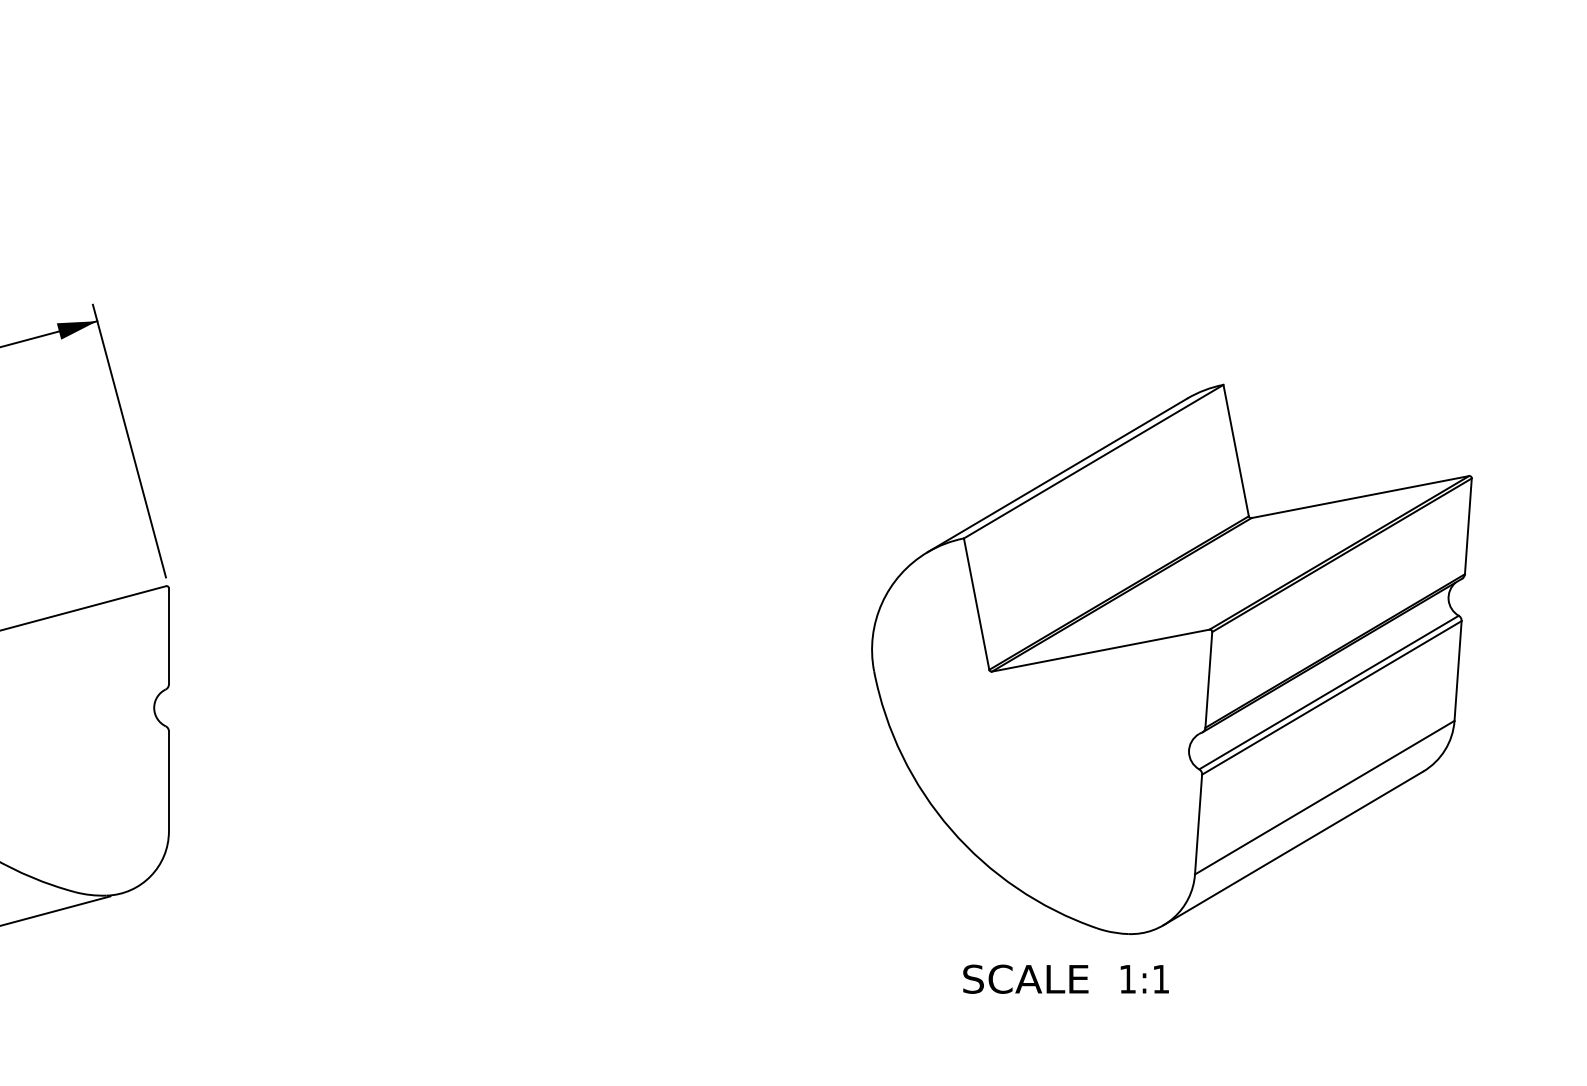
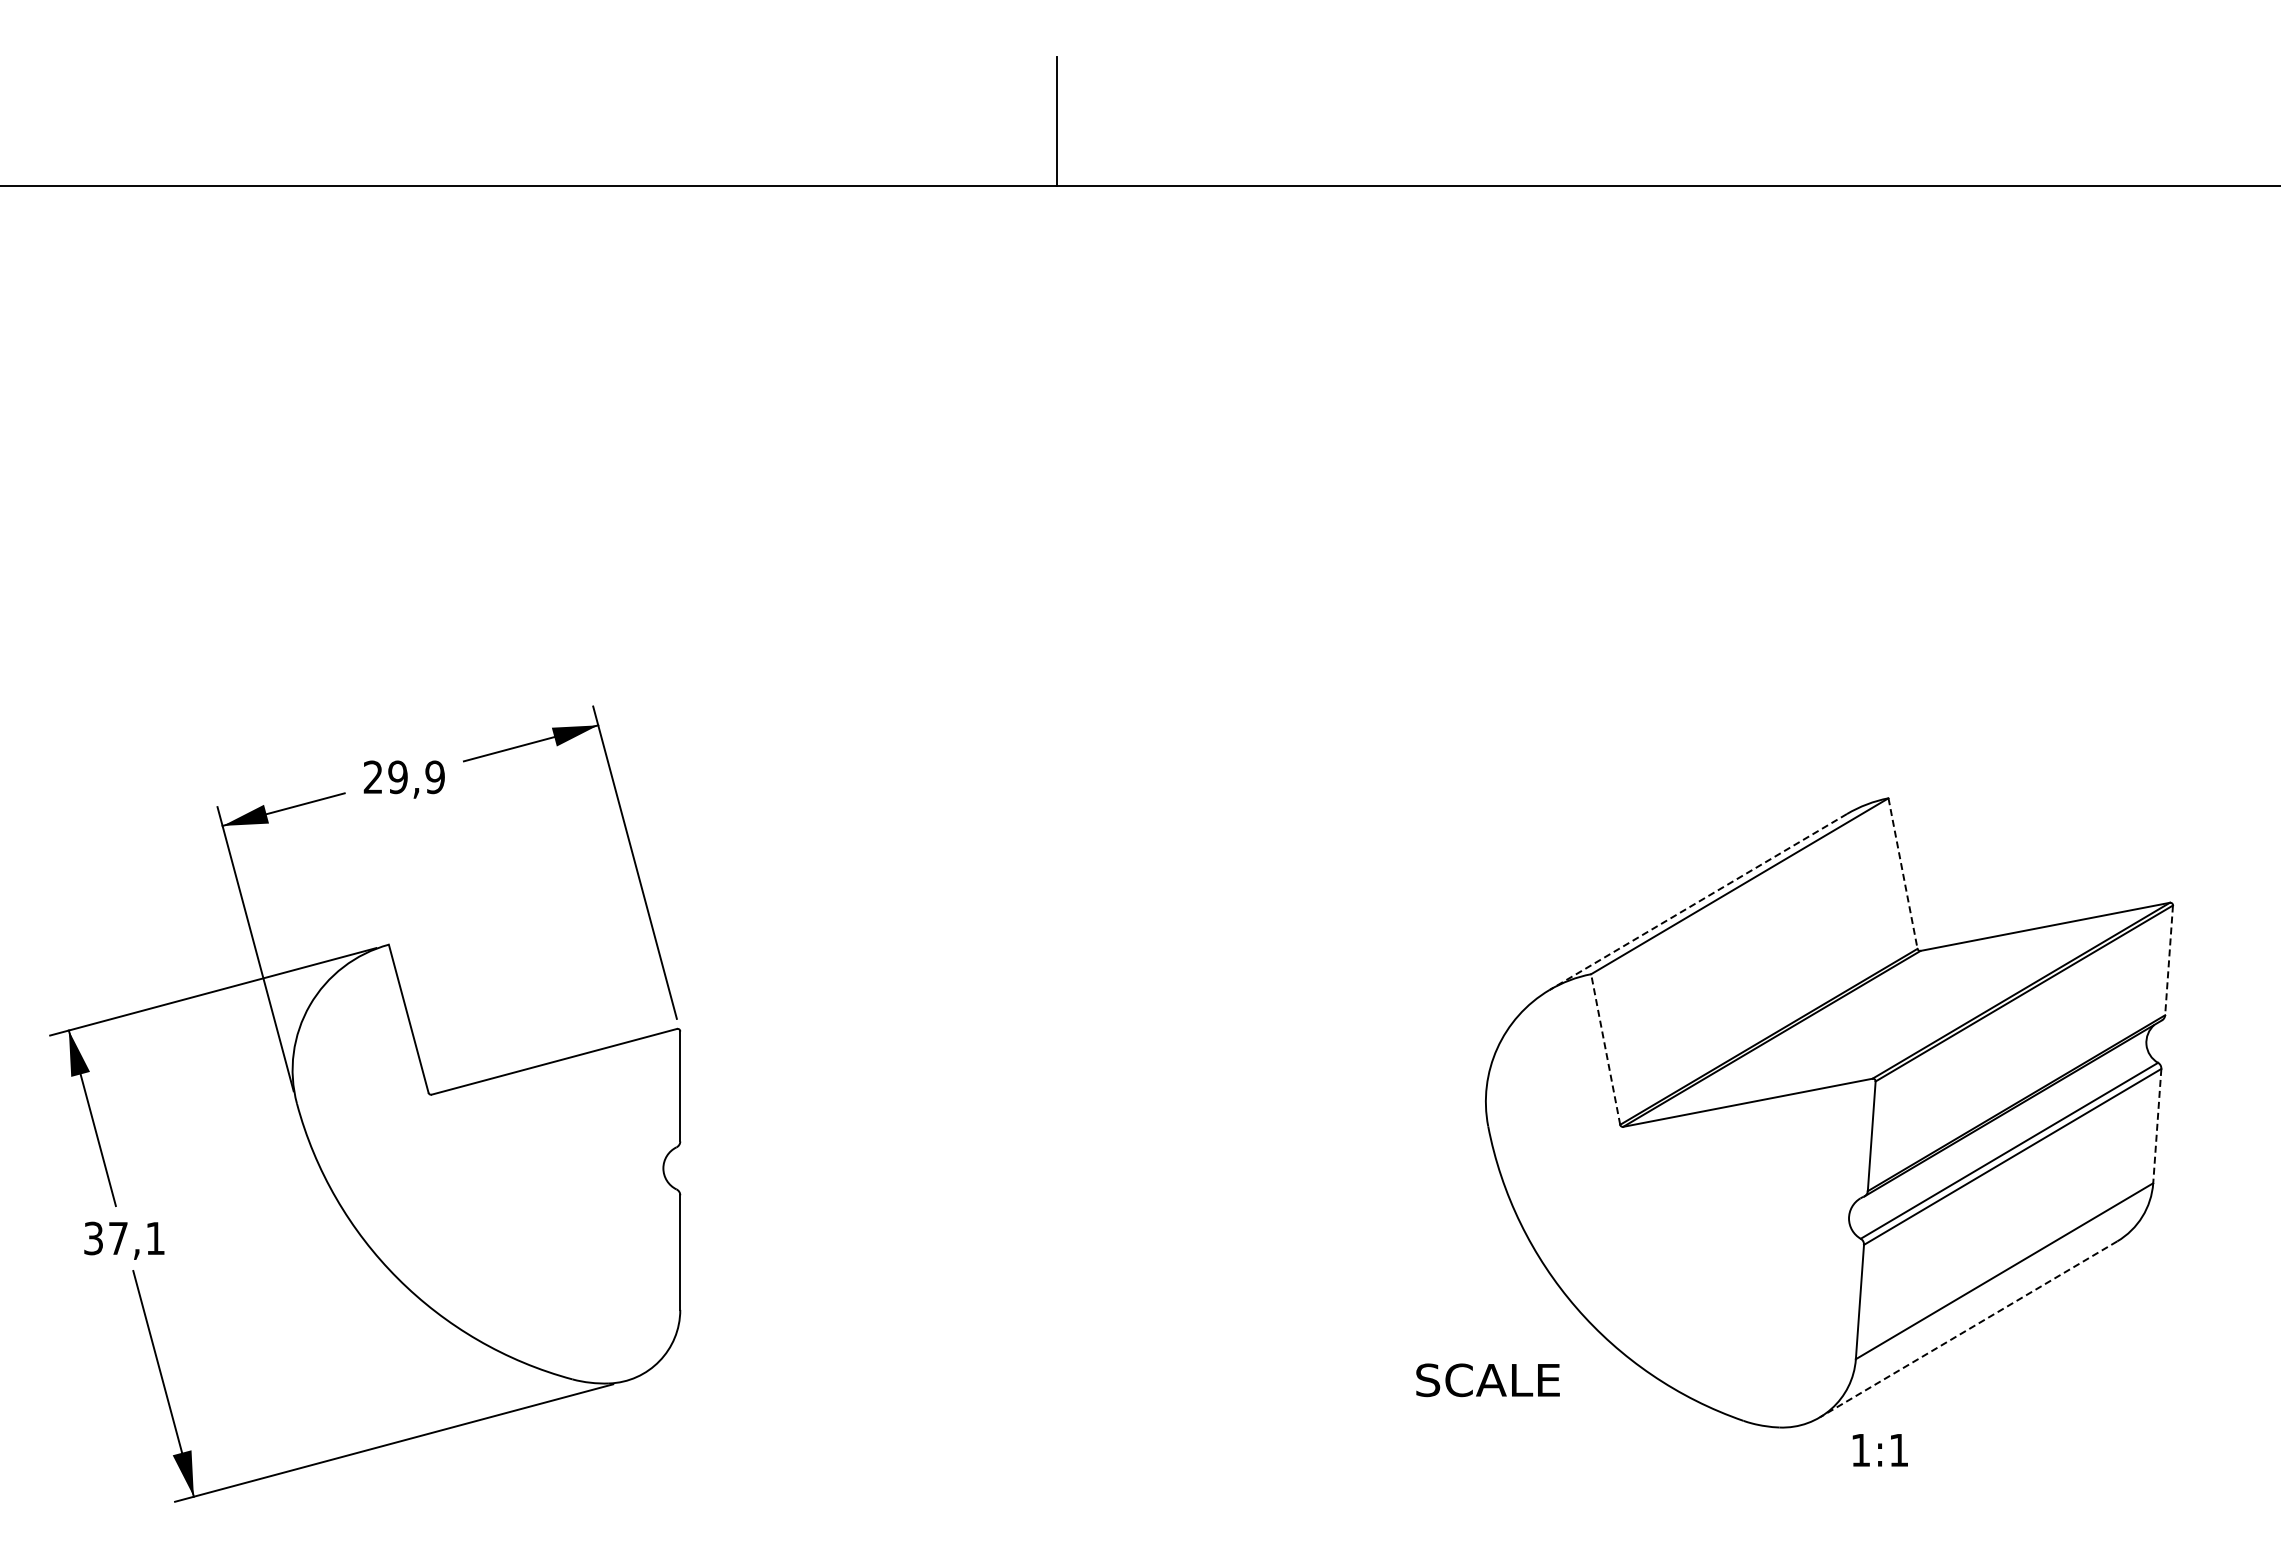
line: (1236, 450) -> (1903, 873), solid -> dashed
line: (1057, 475) -> (1698, 902), solid -> dashed
line: (1468, 526) -> (2169, 960), solid -> dashed
line: (976, 604) -> (1605, 1049), solid -> dashed
line: (1458, 671) -> (2157, 1126), solid -> dashed
line: (1293, 848) -> (1968, 1329), solid -> dashed
text: (1025, 979) -> (1487, 1380), moved
text: (1144, 979) -> (1879, 1450), moved

